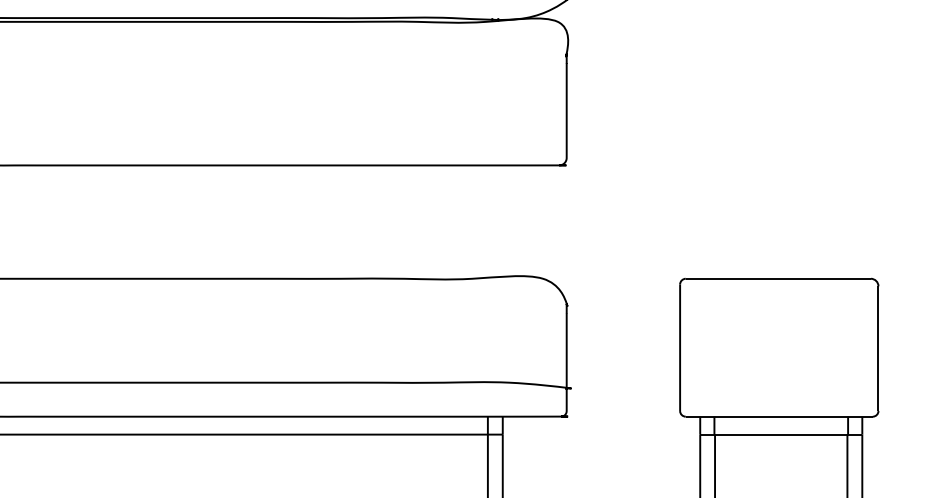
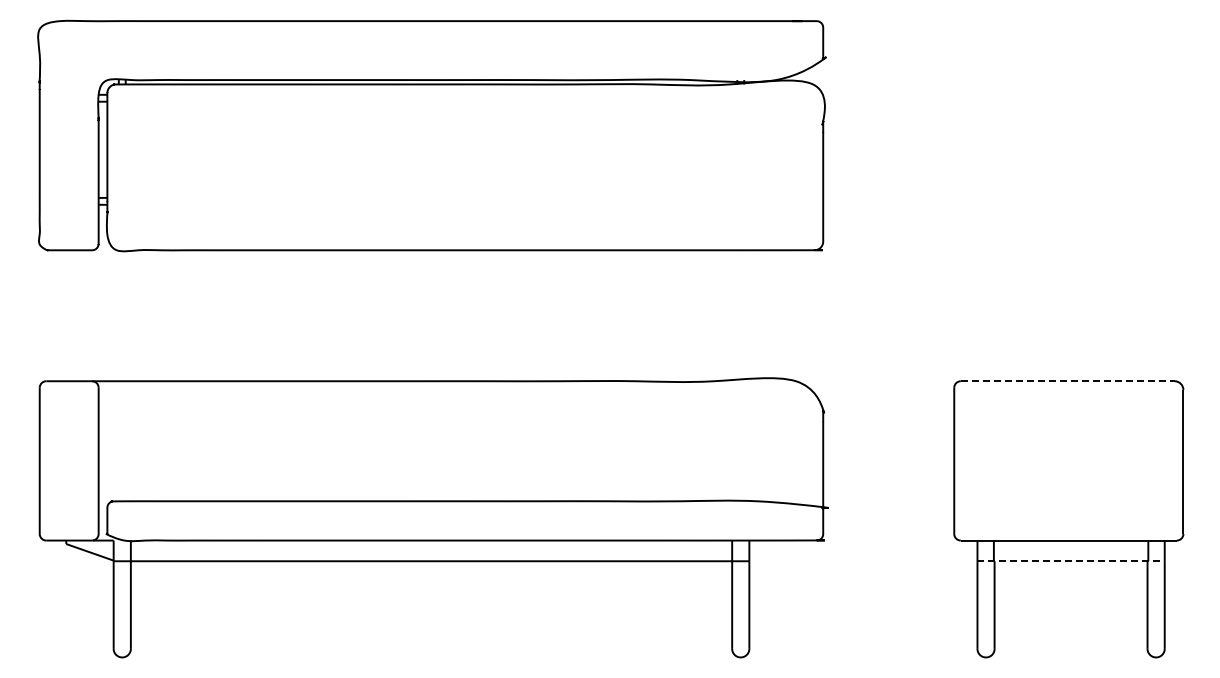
line: (778, 279) -> (1067, 381), solid -> dashed
line: (781, 434) -> (1071, 561), solid -> dashed

